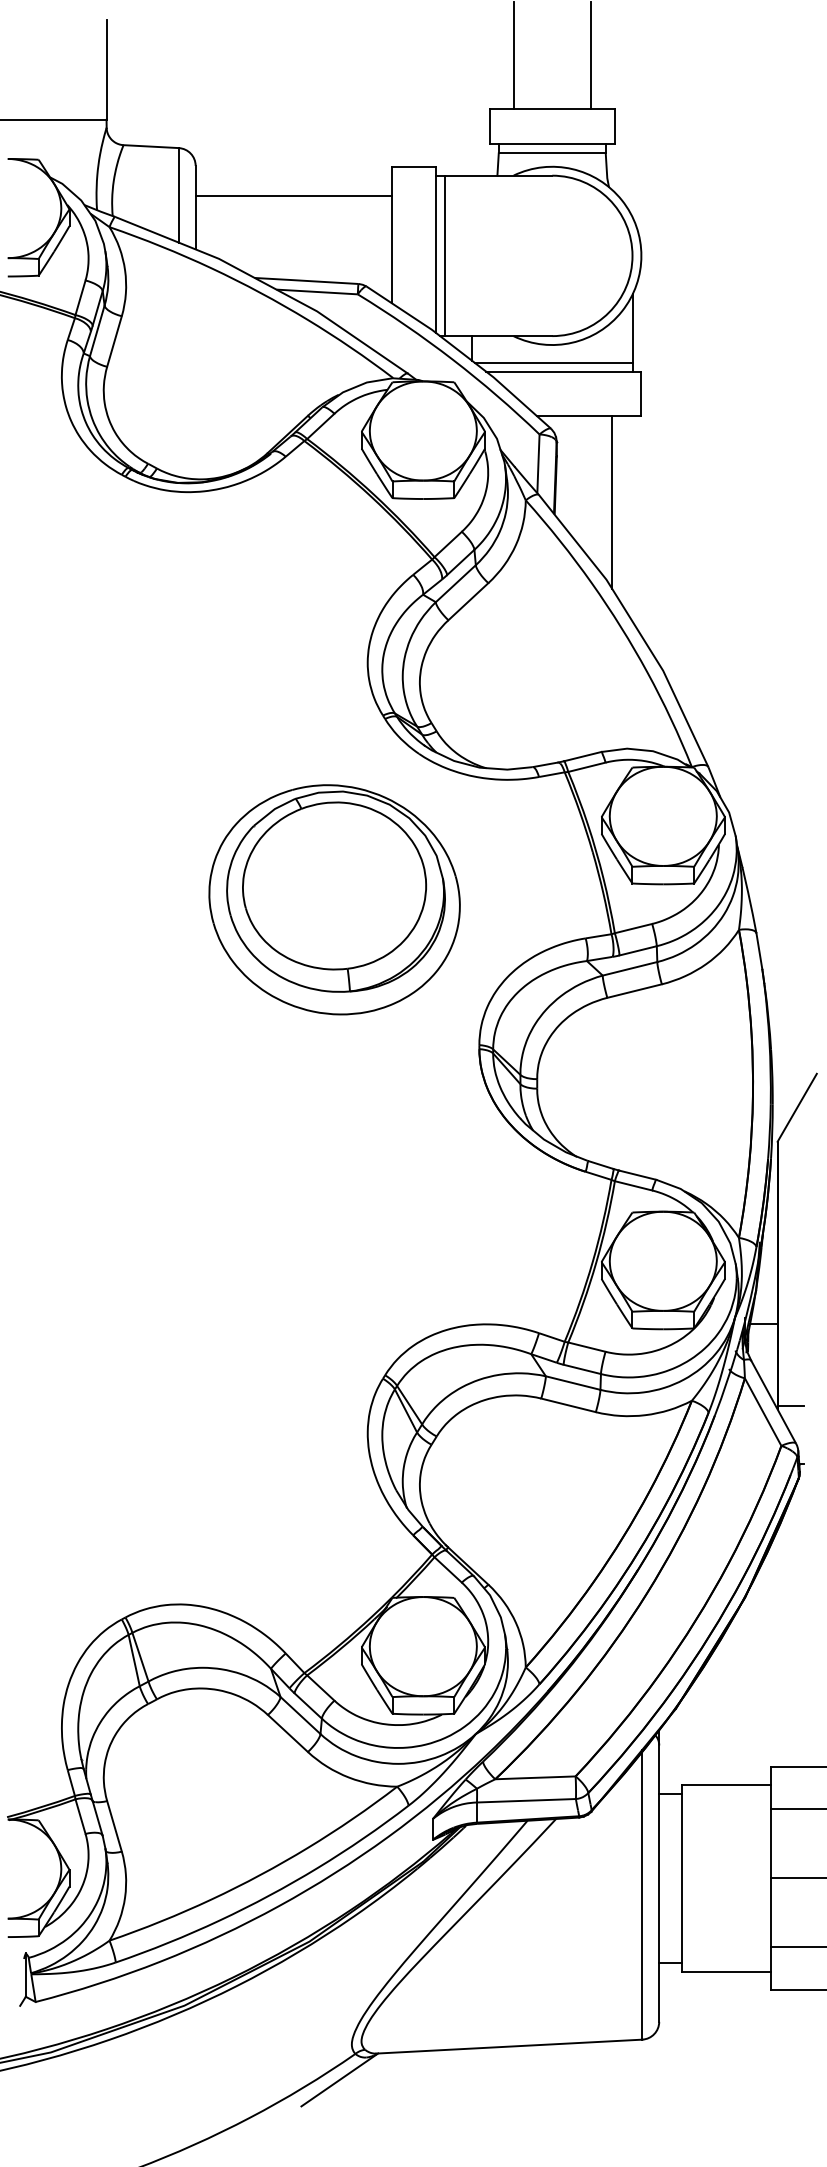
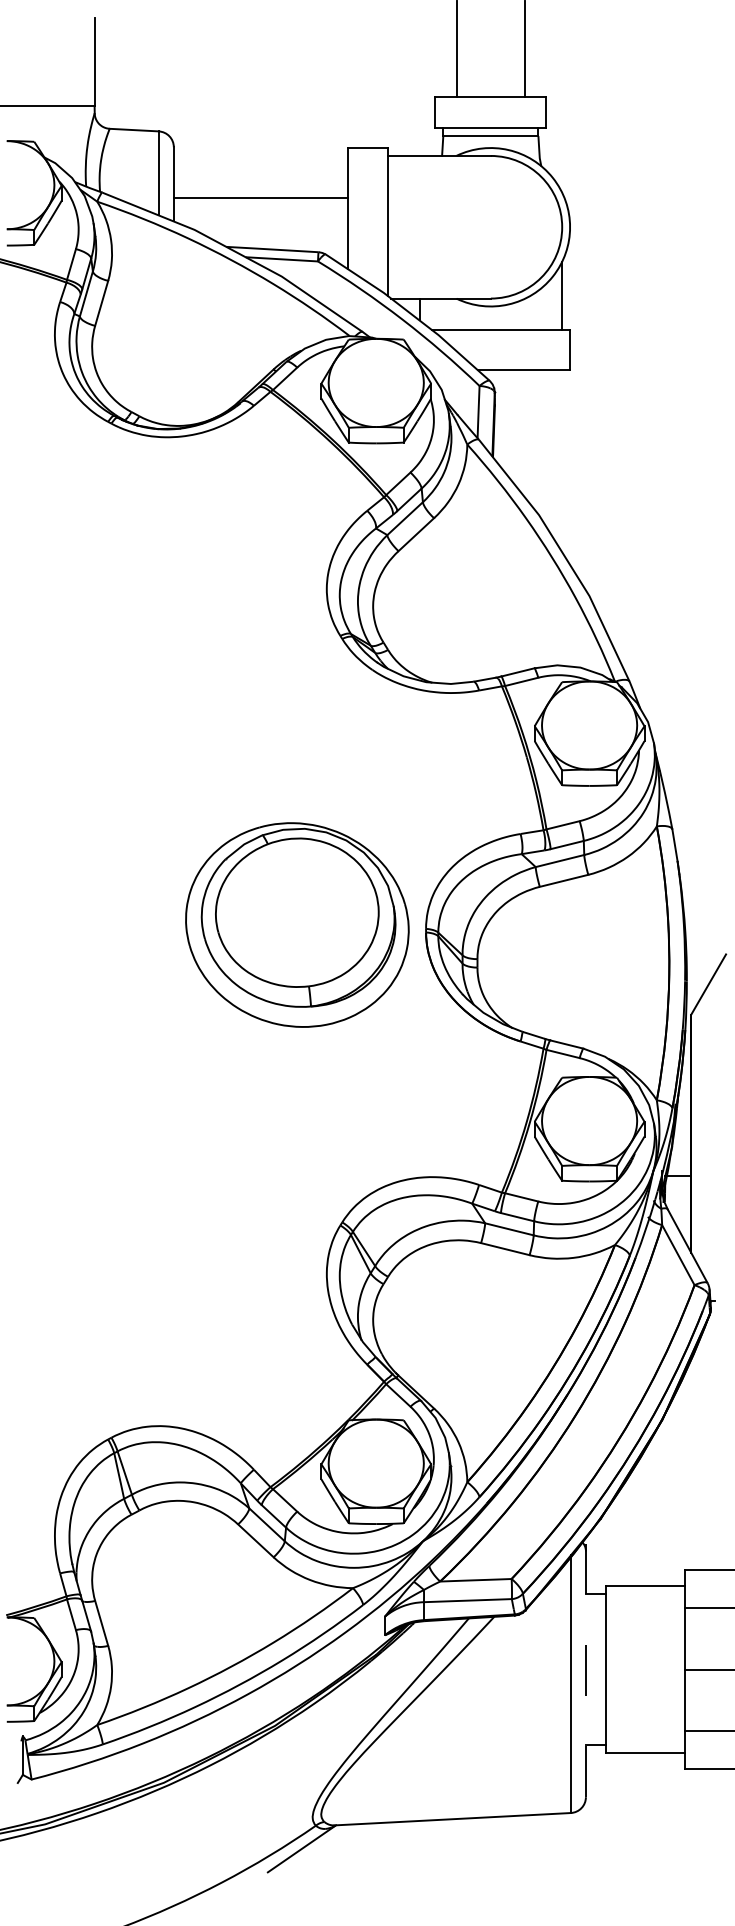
line: (293, 196) -> (260, 198), moved
line: (445, 255) -> (395, 226), removed
line: (553, 362) -> (491, 322), removed
line: (612, 502) -> (544, 446), removed
part: (334, 899) -> (297, 924), moved
line: (790, 1405) -> (702, 1249), removed
line: (659, 1876) -> (586, 1667), solid -> dashed

